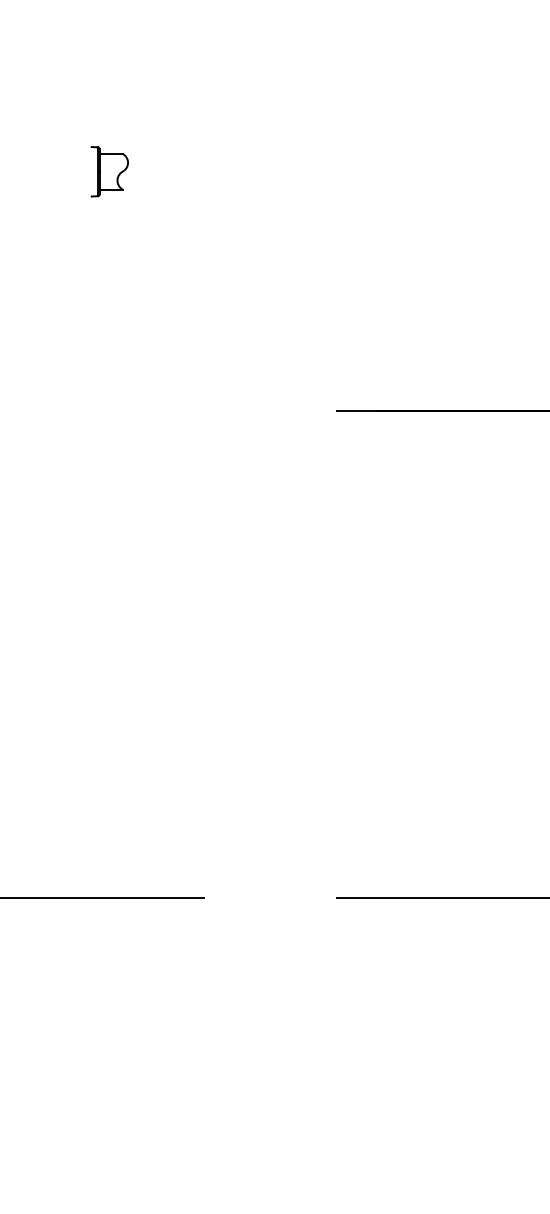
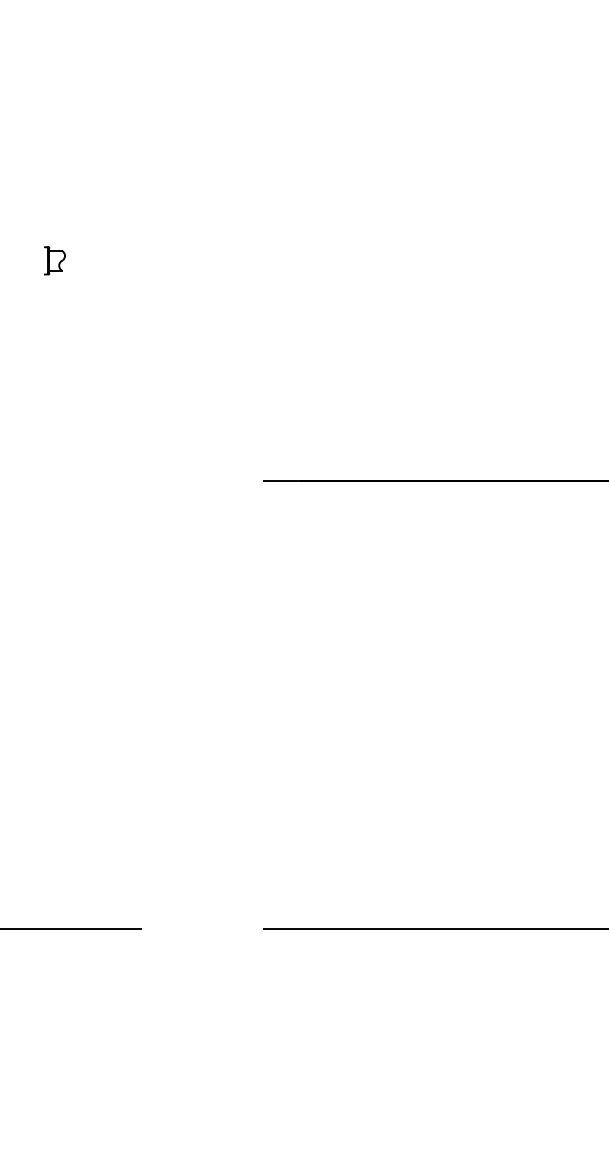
part: (109, 171) -> (54, 260), size x0.6

